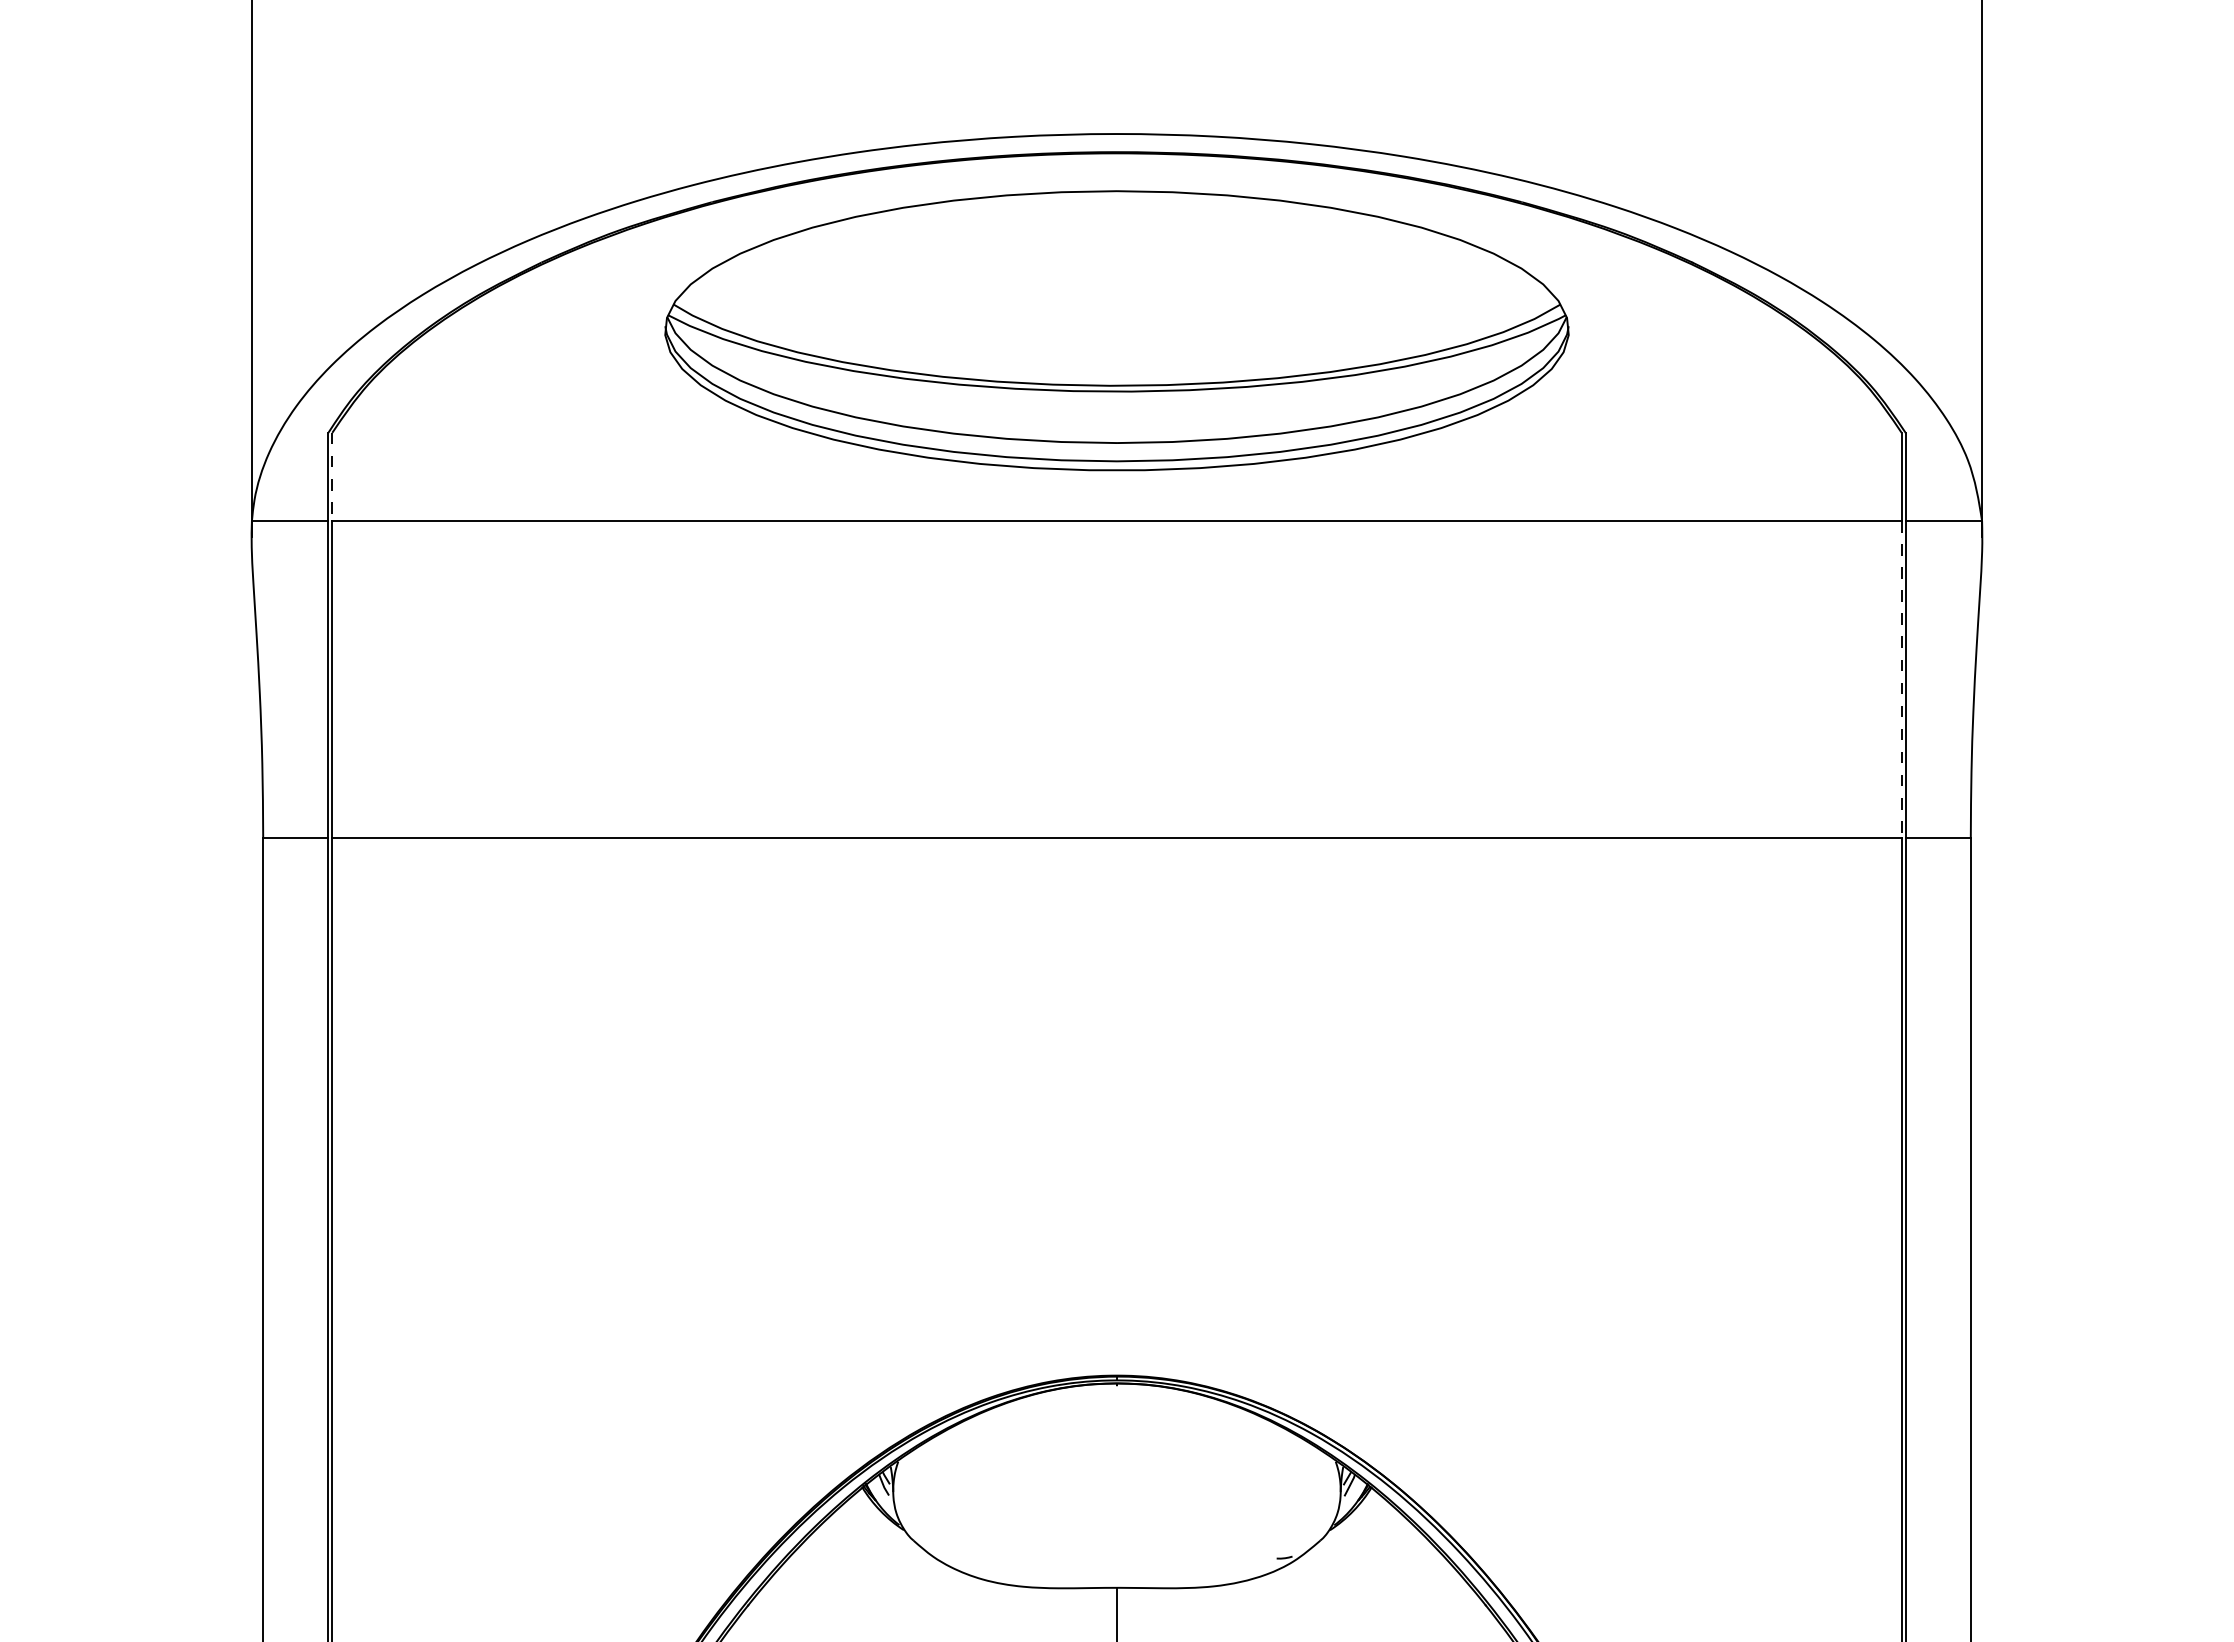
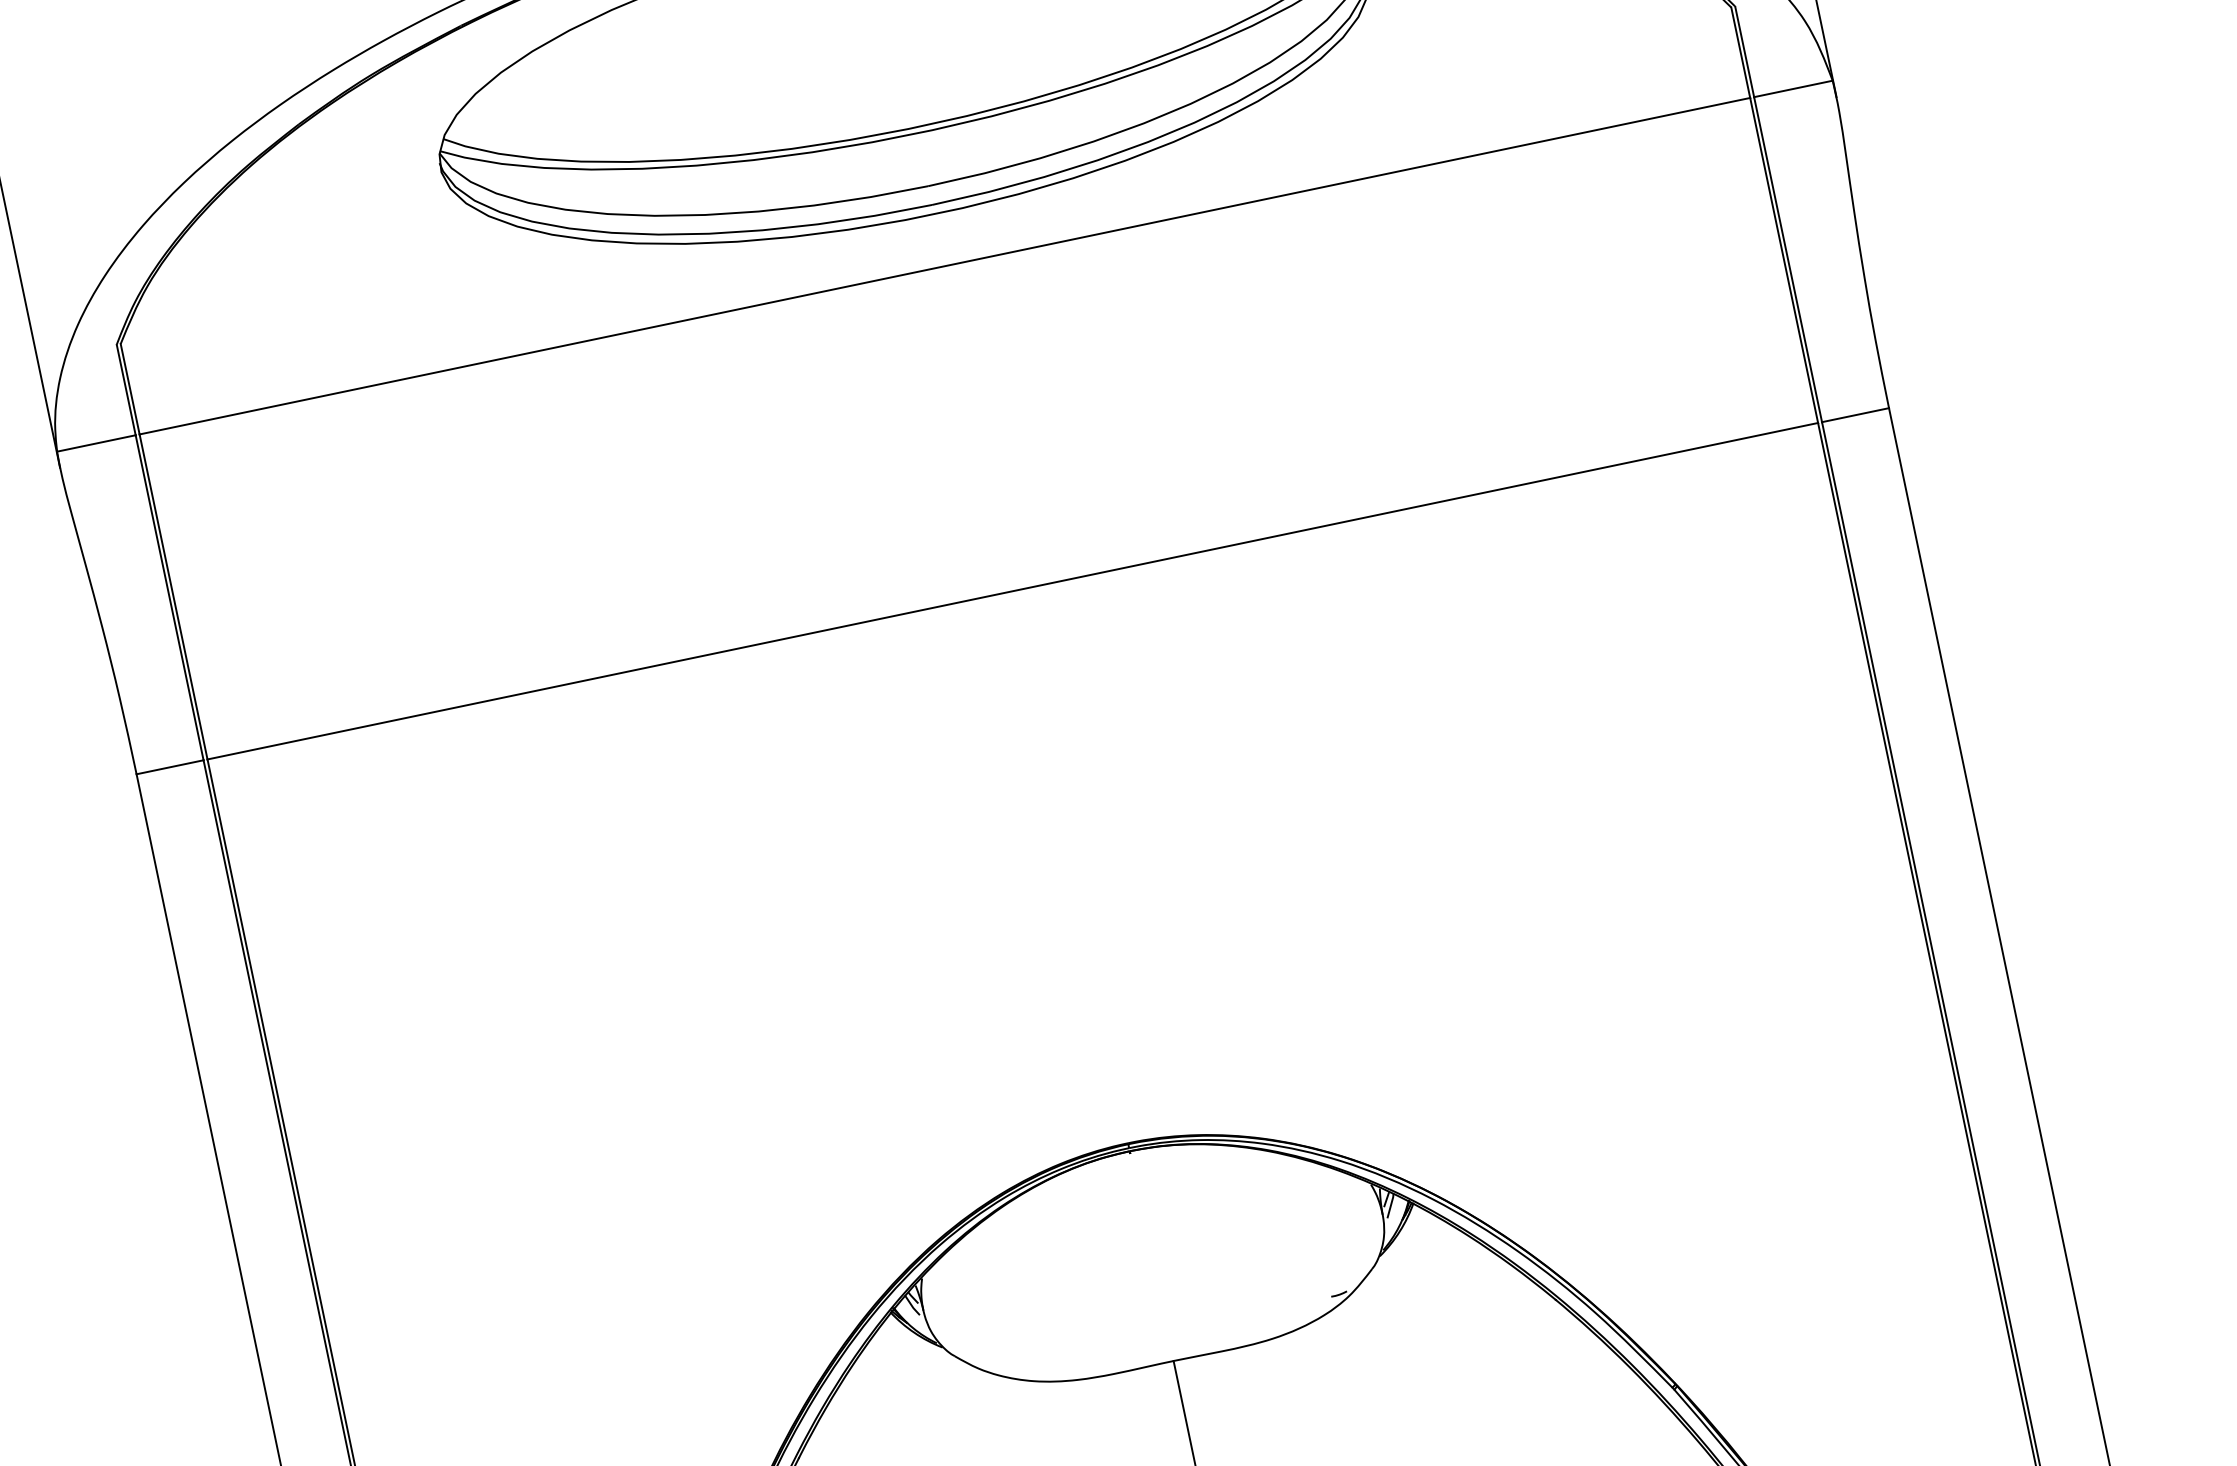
line: (332, 477) -> (130, 389), dashed -> solid
line: (1901, 679) -> (1783, 260), dashed -> solid

